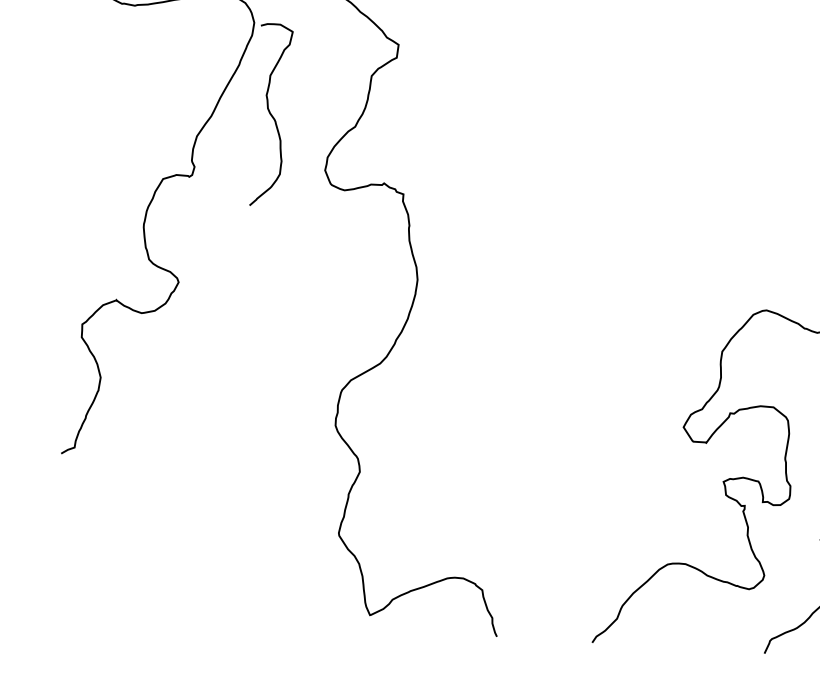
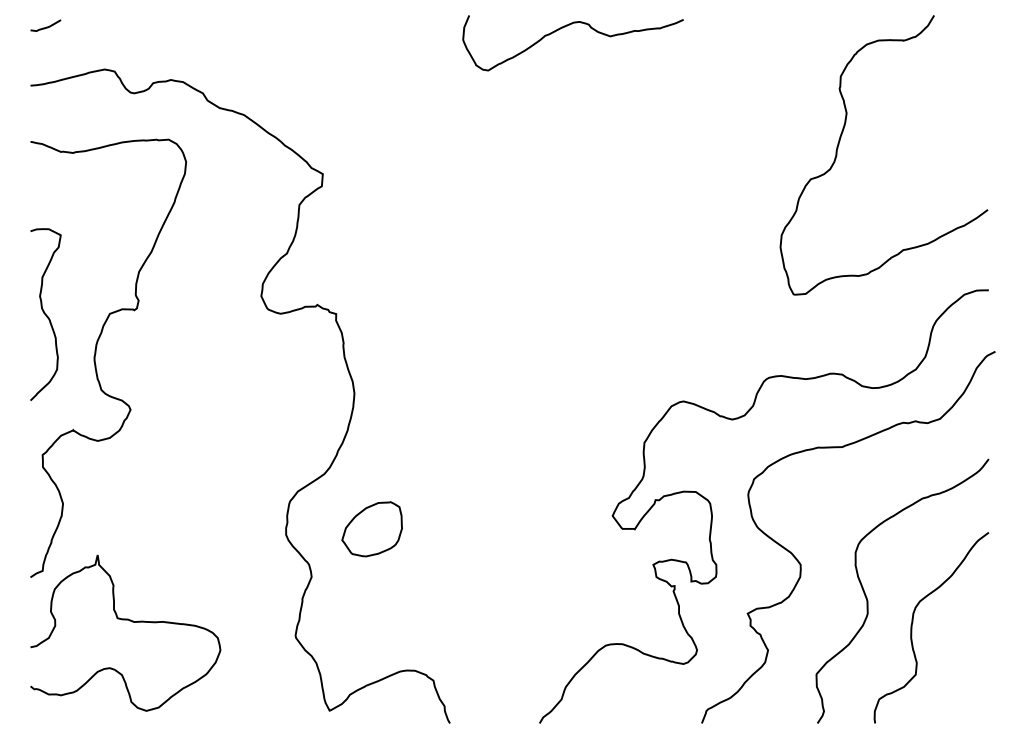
curve: (271, 115) -> (45, 314), moved
part: (426, 425) -> (371, 529), added
curve: (163, 507) -> (129, 621), added

